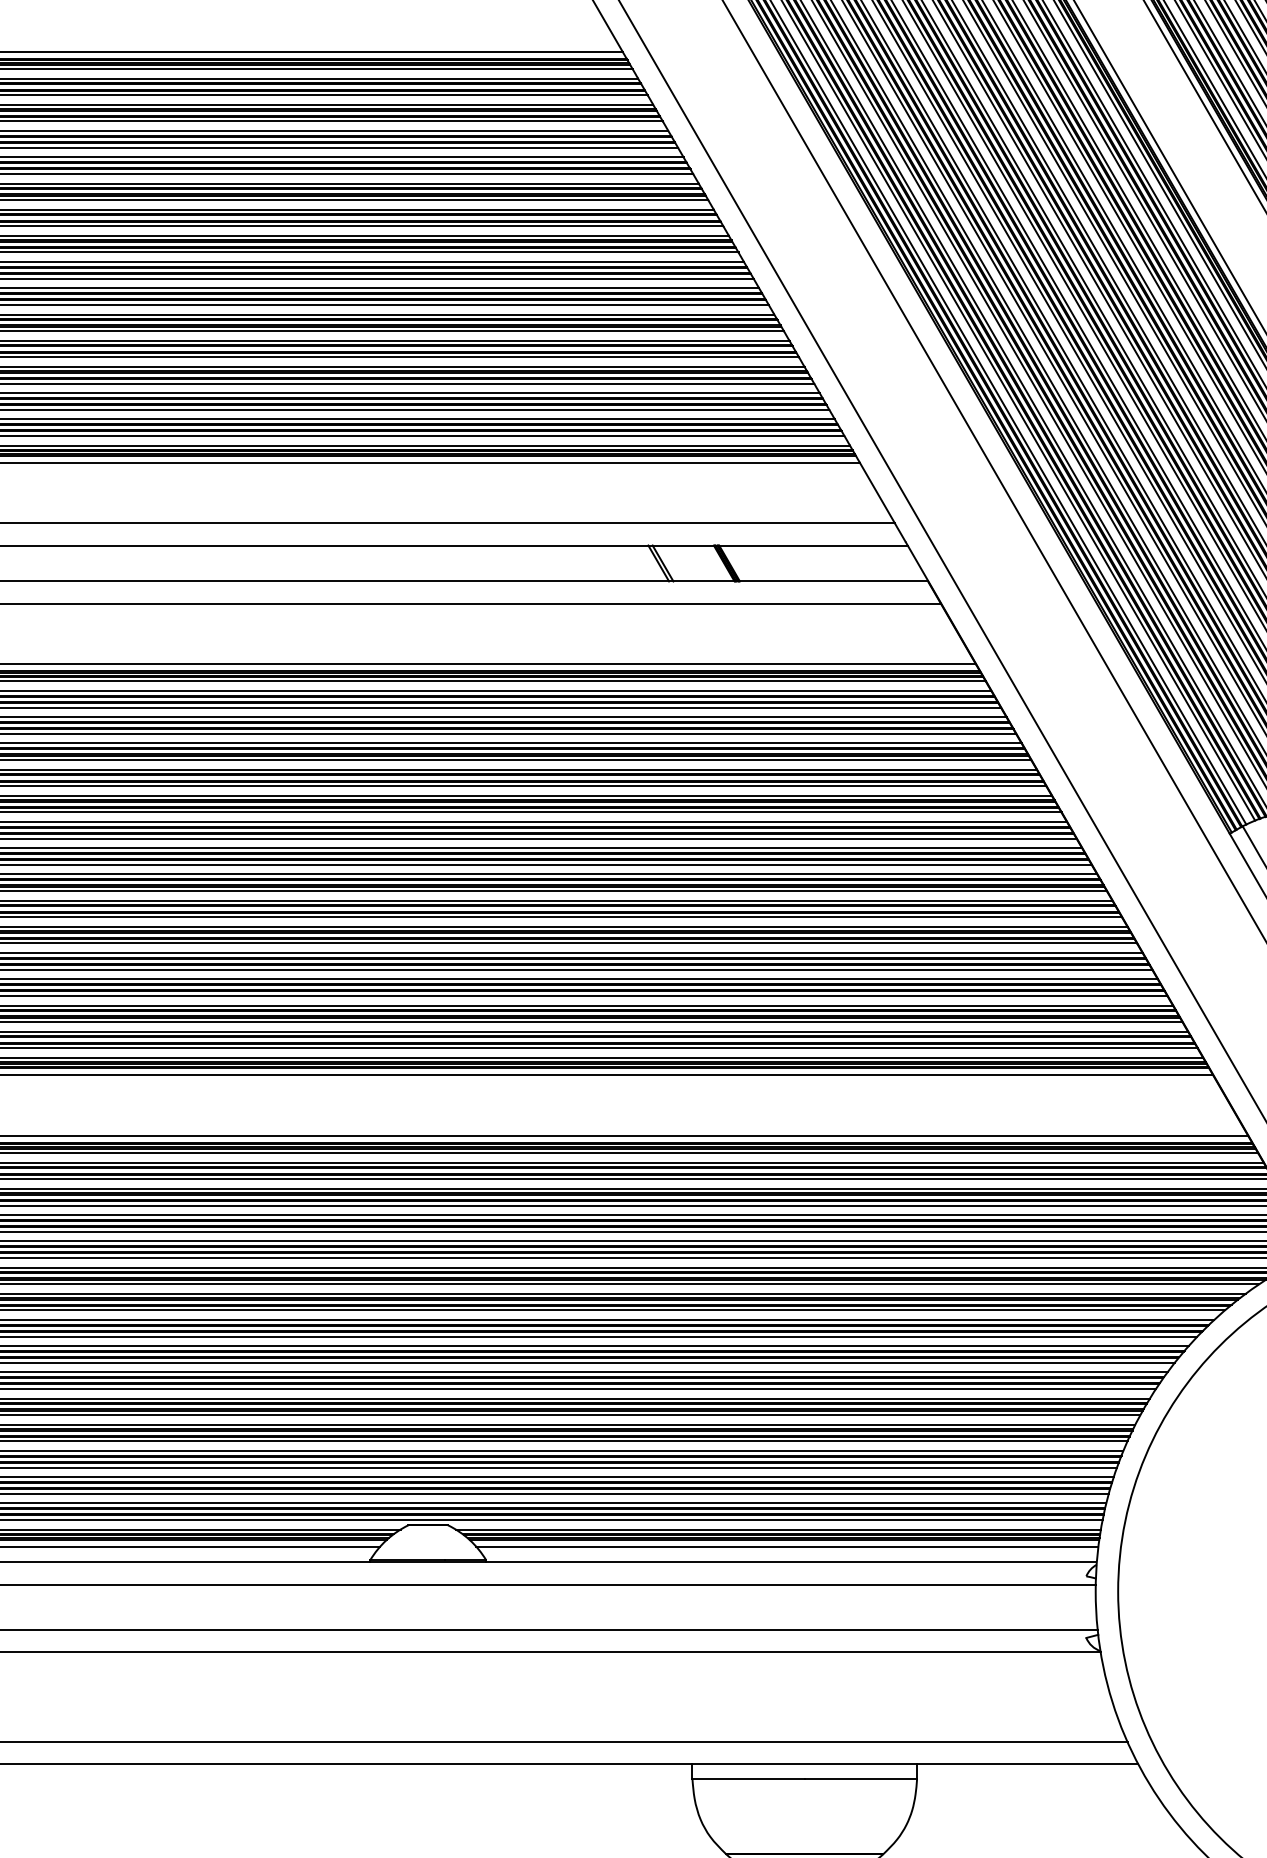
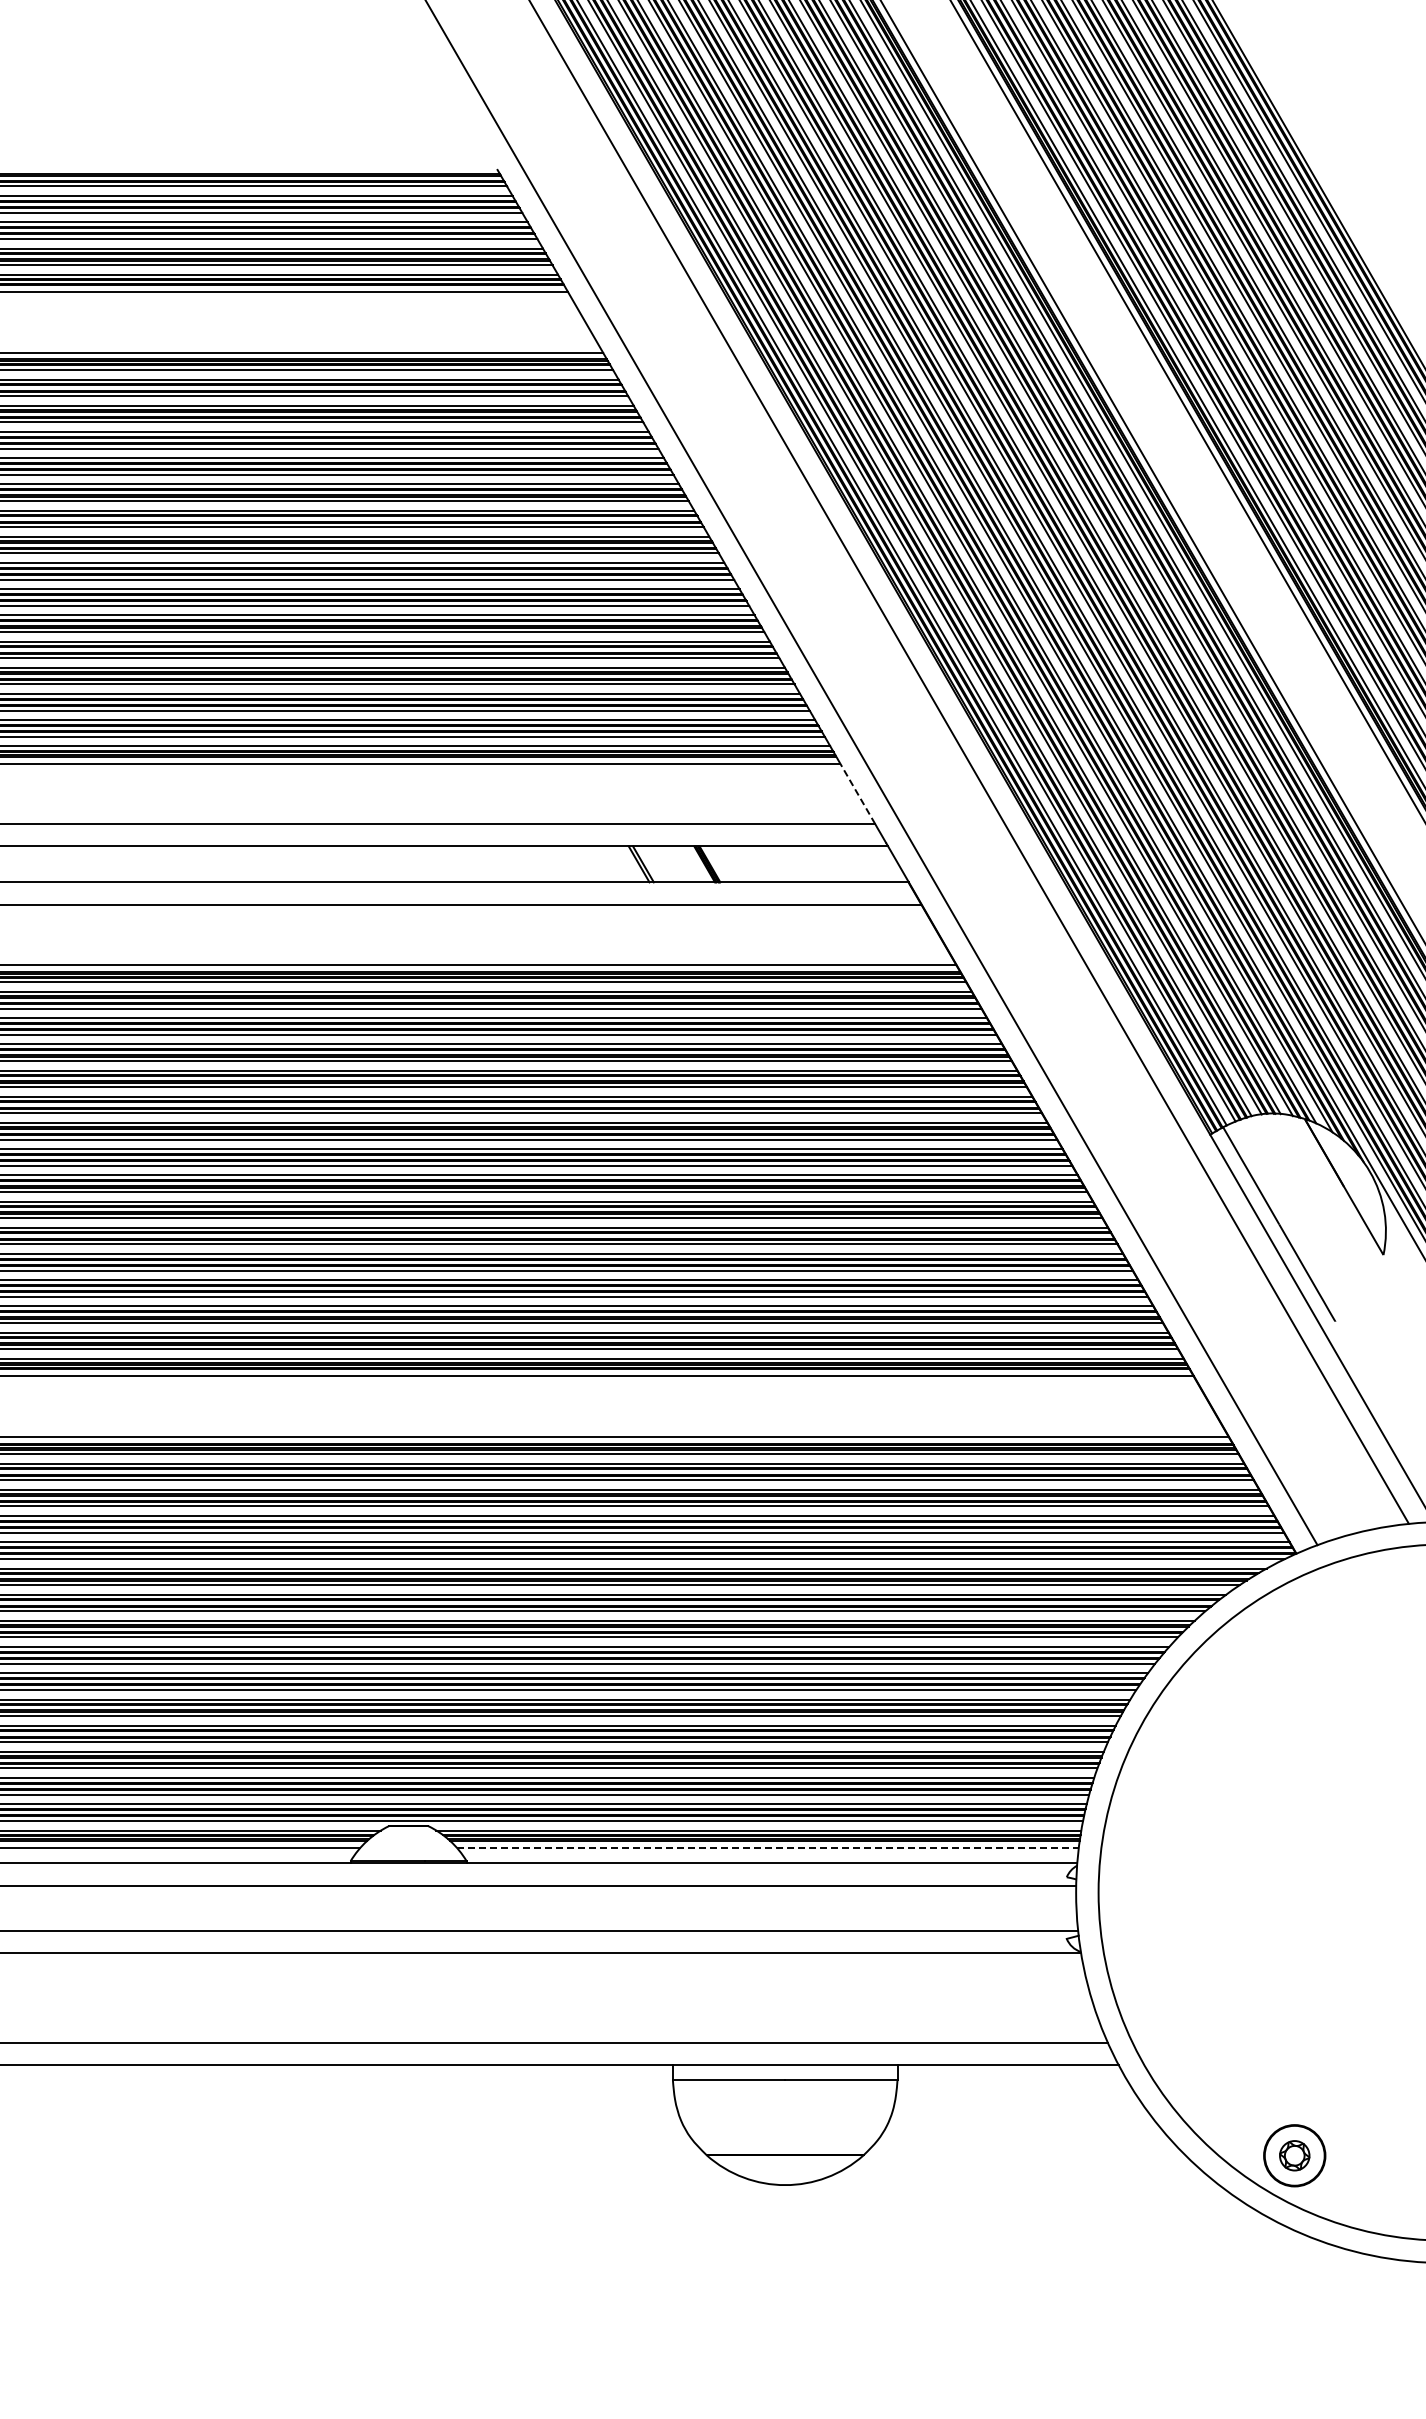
line: (877, 492) -> (857, 793), solid -> dashed
line: (787, 1546) -> (767, 1847), solid -> dashed

